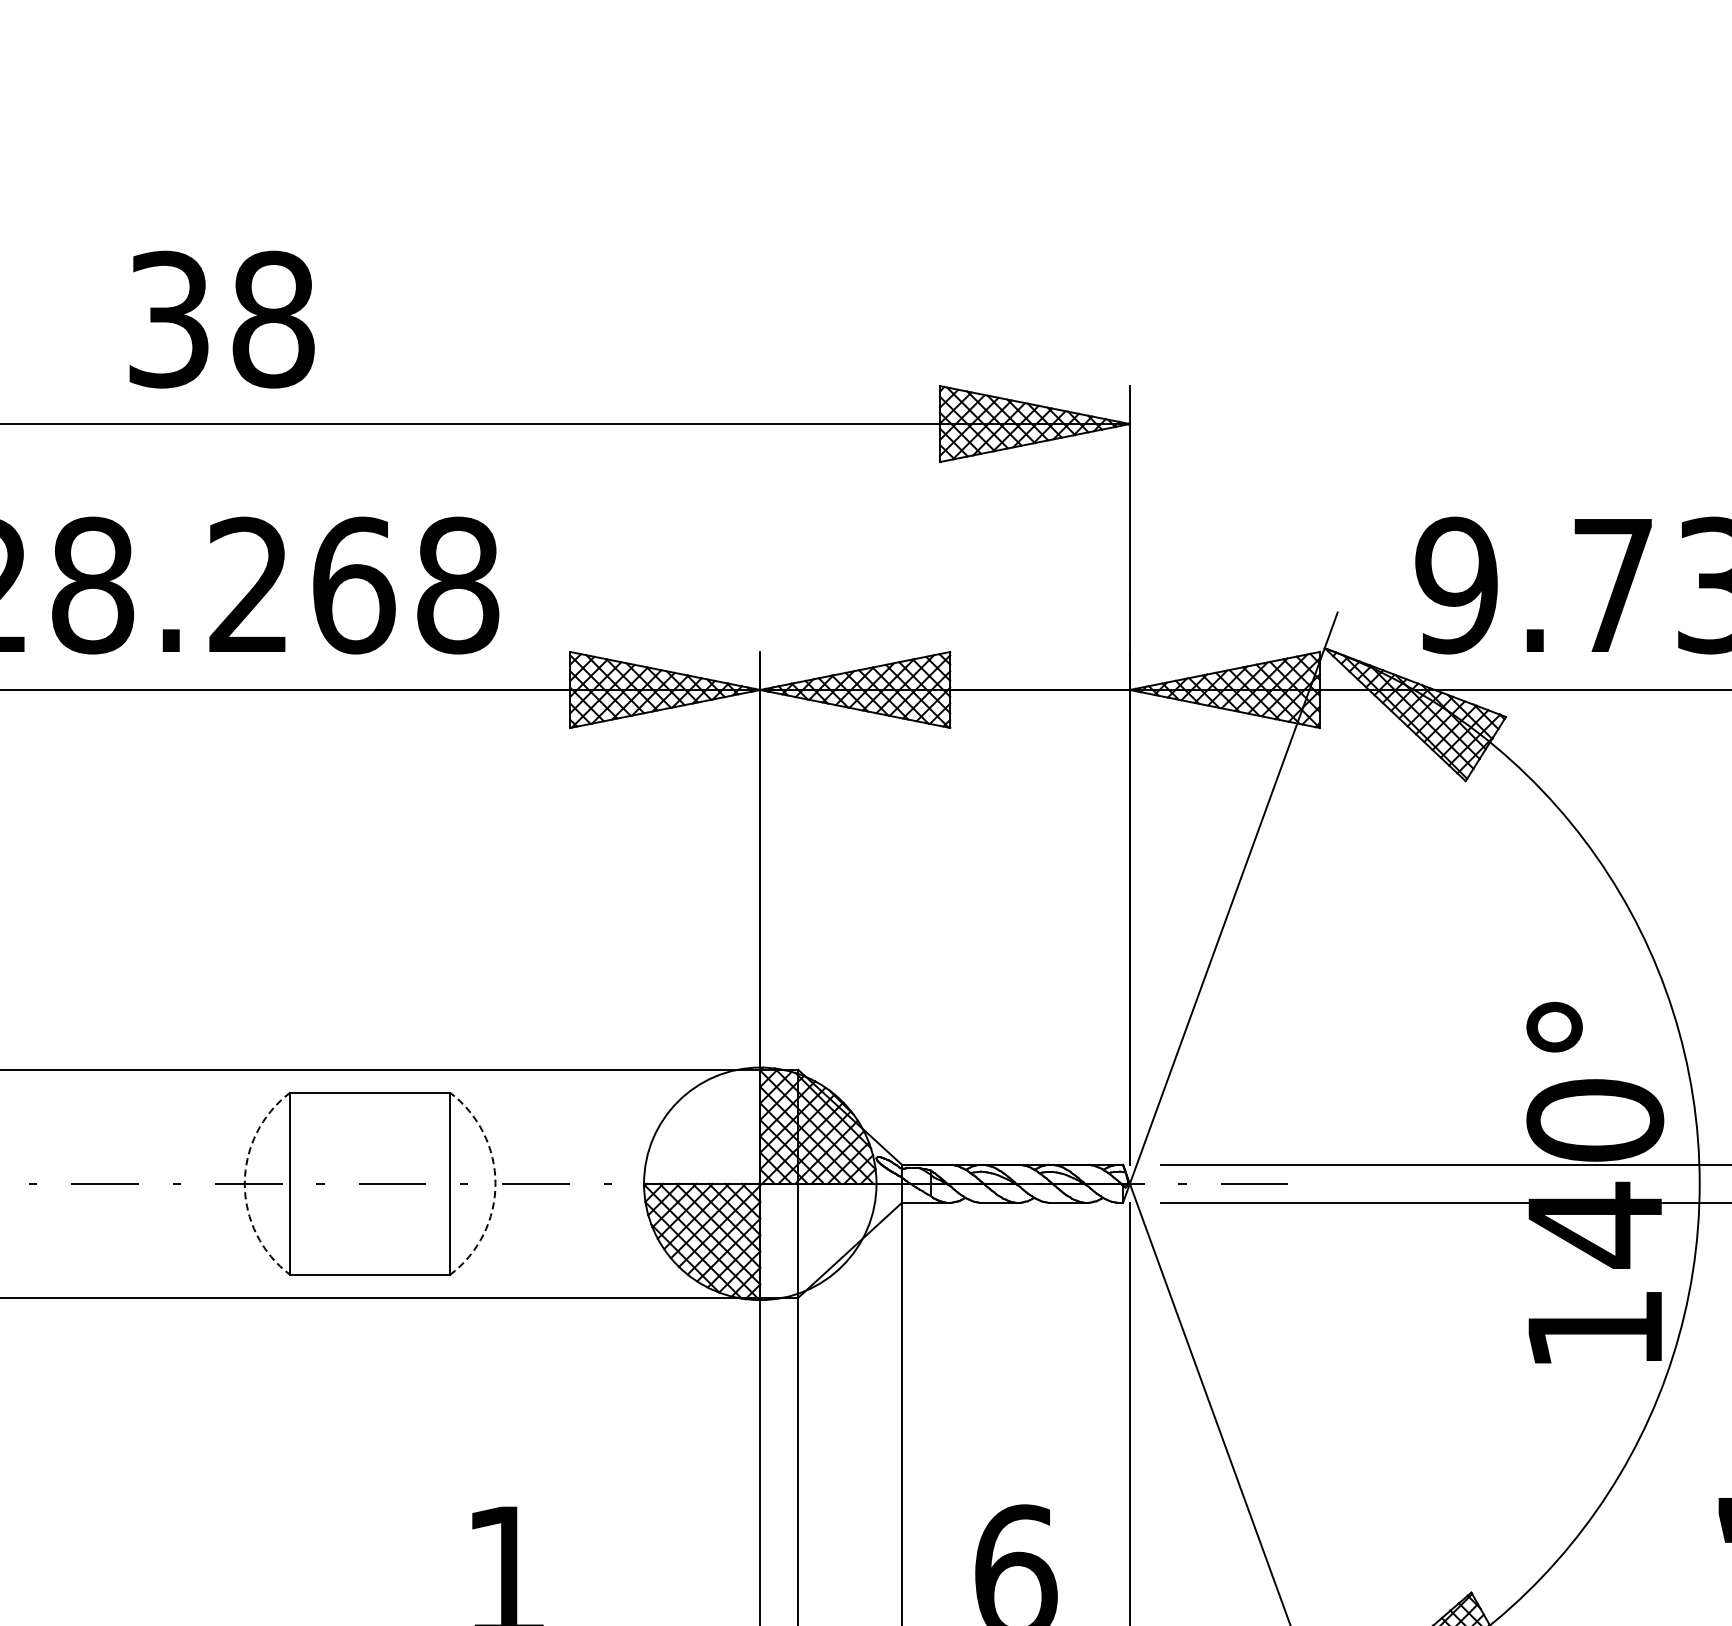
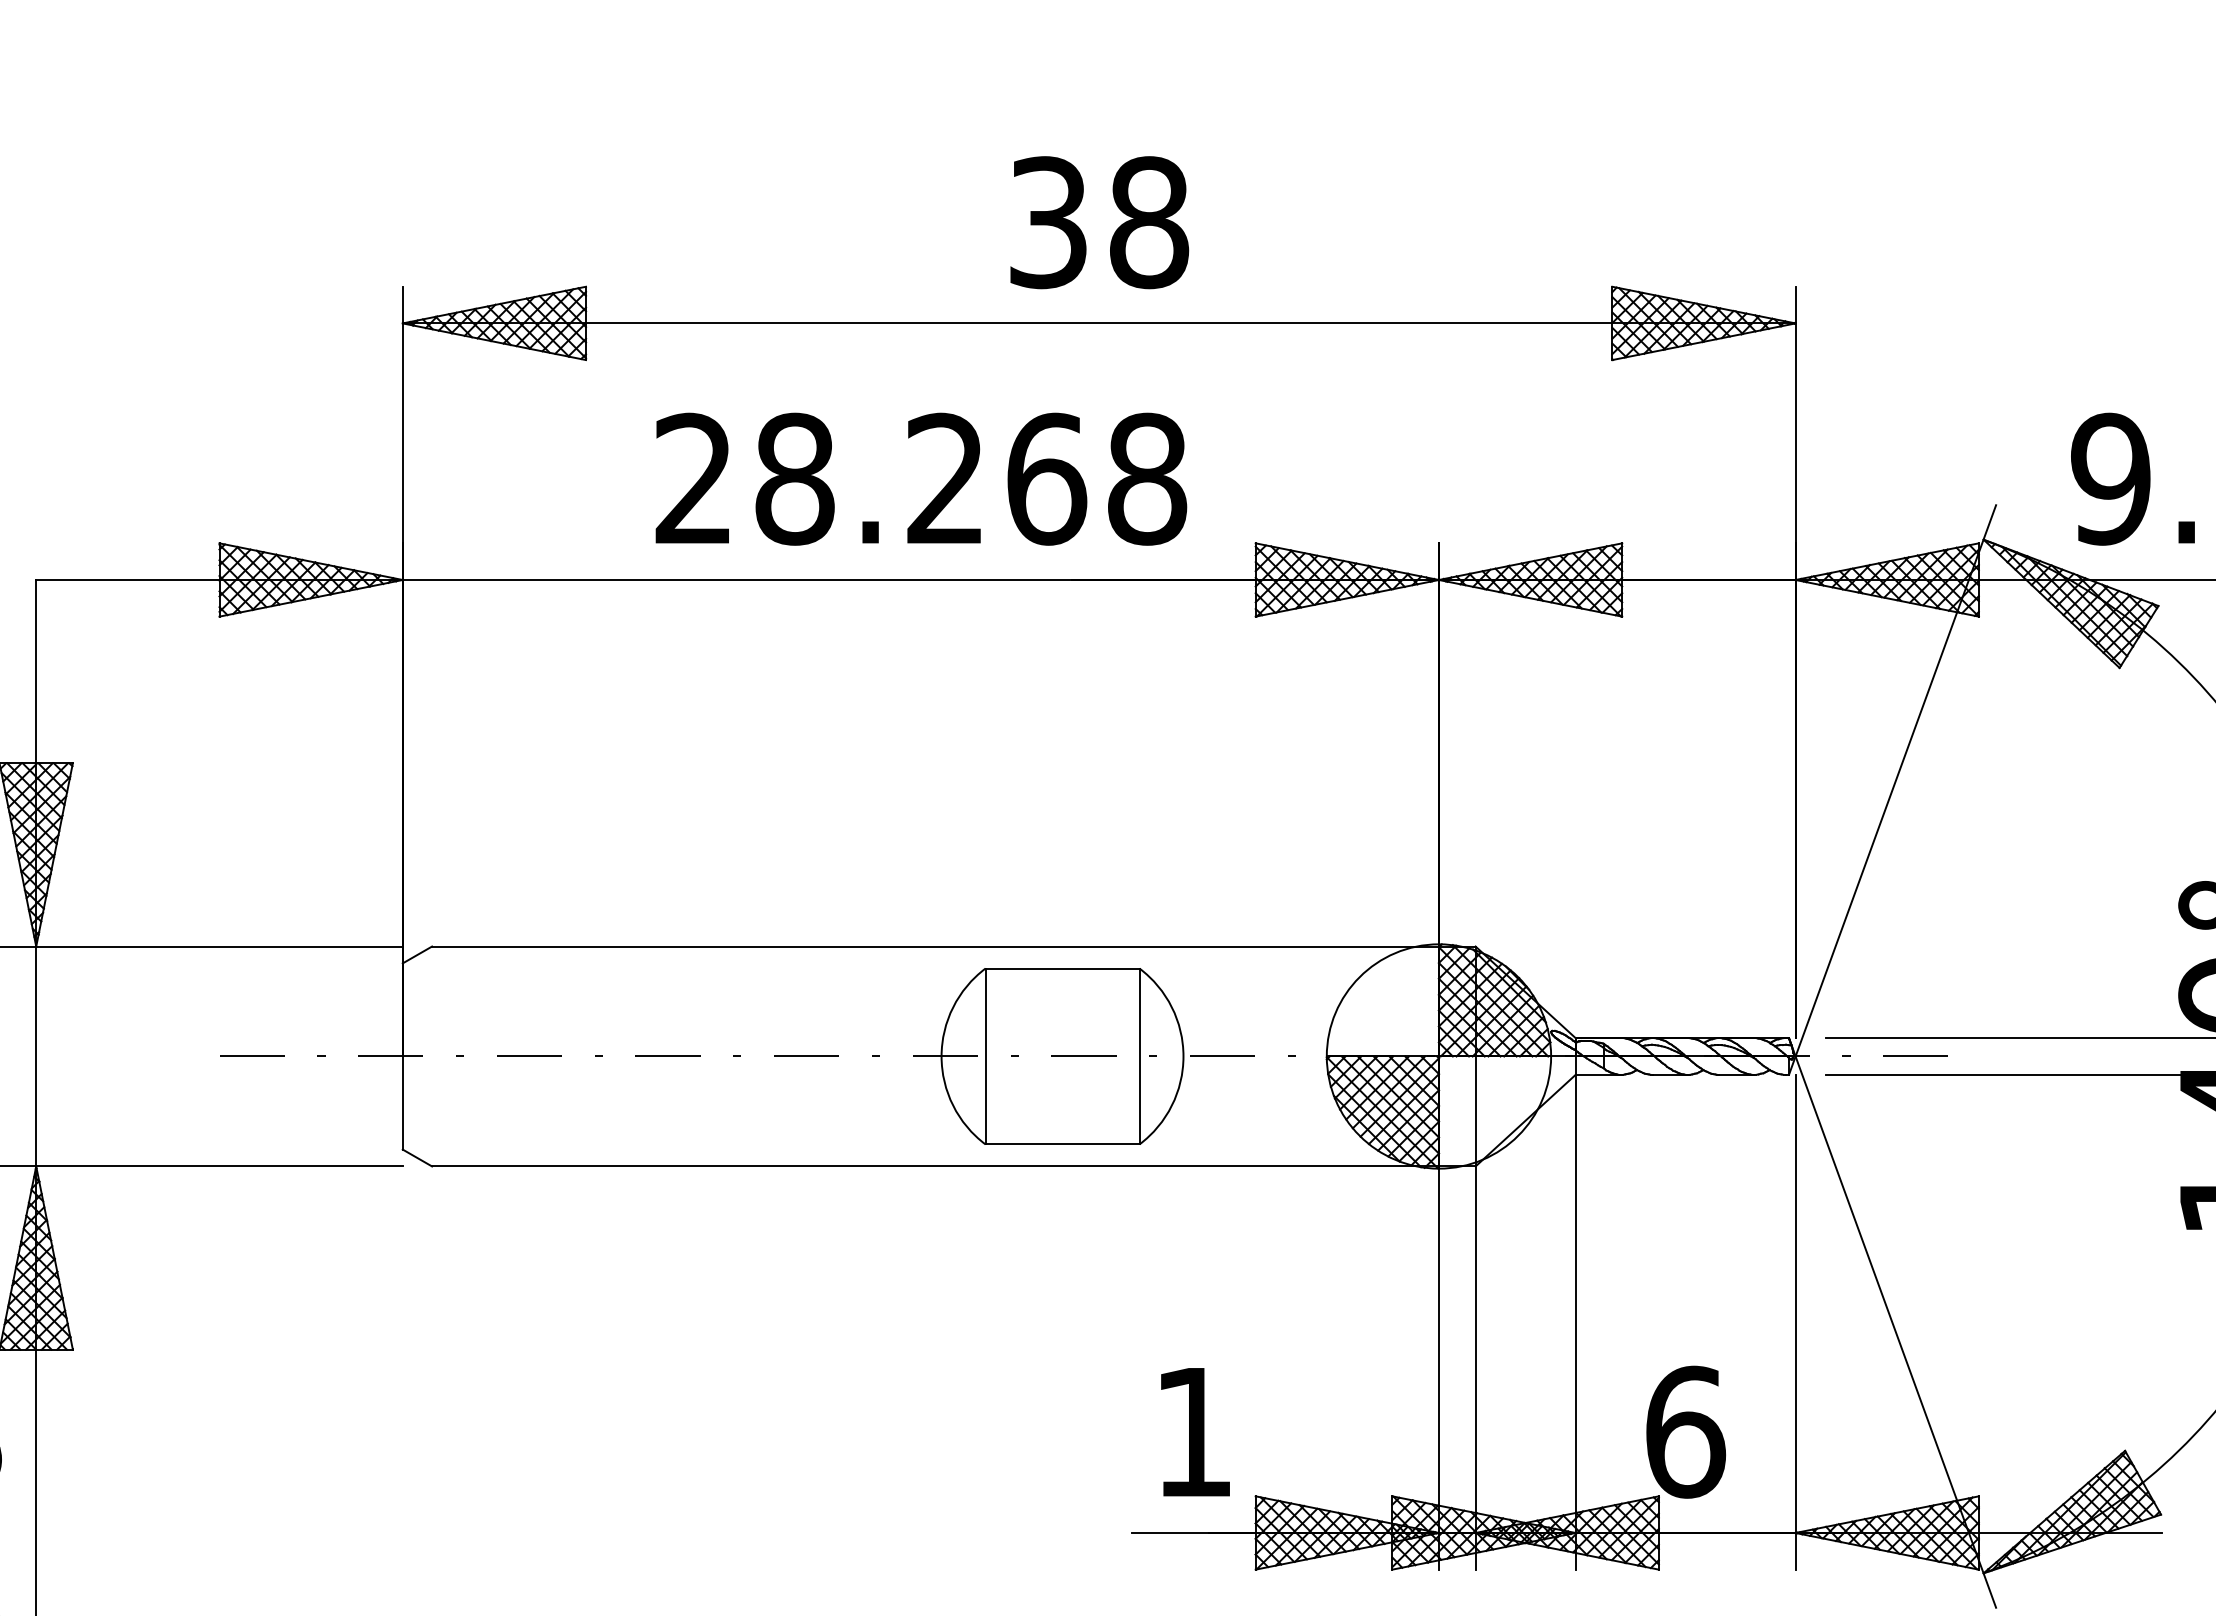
text: (221, 319) -> (1099, 222), moved
arc: (244, 1183) -> (941, 1056), dashed -> solid
arc: (495, 1183) -> (1183, 1056), dashed -> solid

